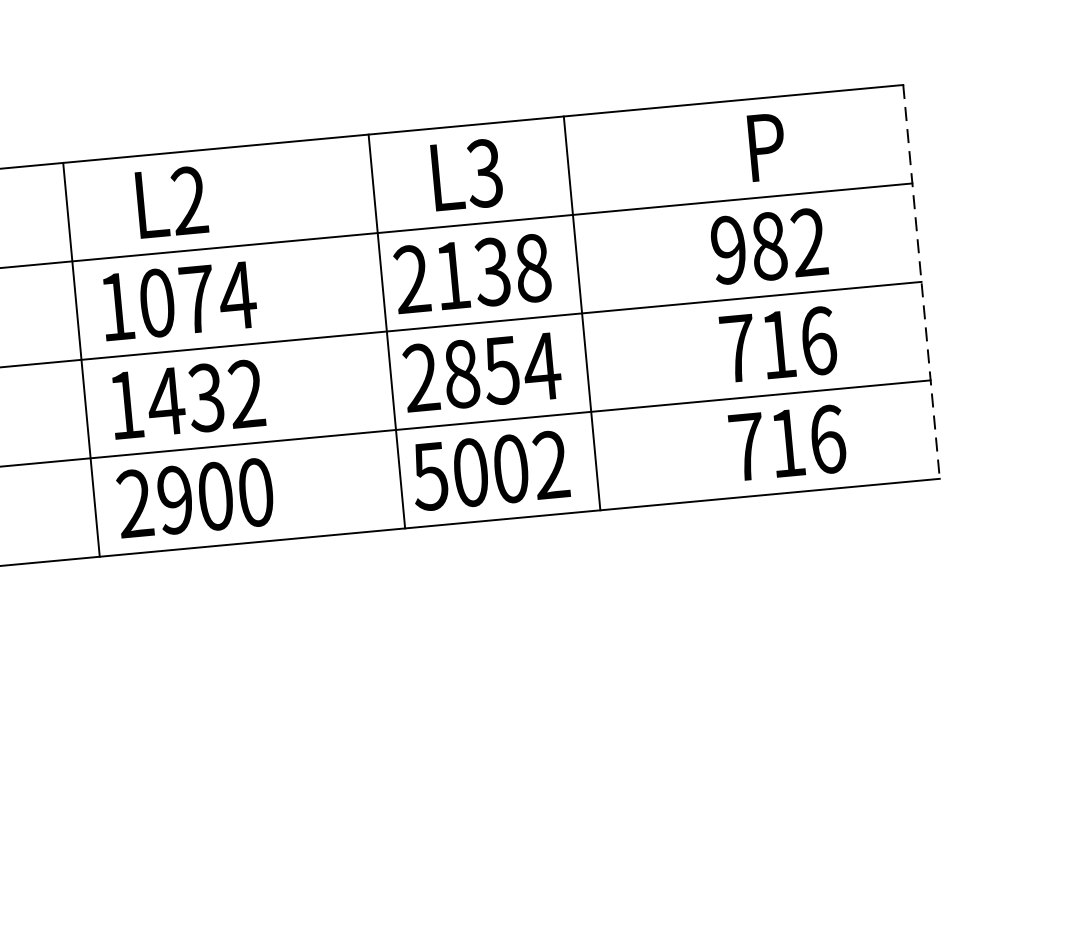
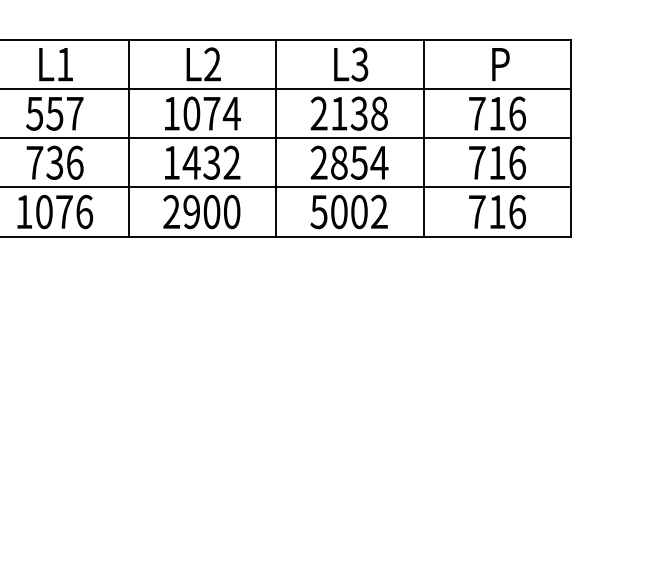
text: (769, 245) -> (497, 113), 982 -> 716
line: (922, 282) -> (571, 138), dashed -> solid
line: (581, 311) -> (423, 137), moved
line: (387, 329) -> (276, 137), moved
line: (80, 358) -> (128, 137), moved

